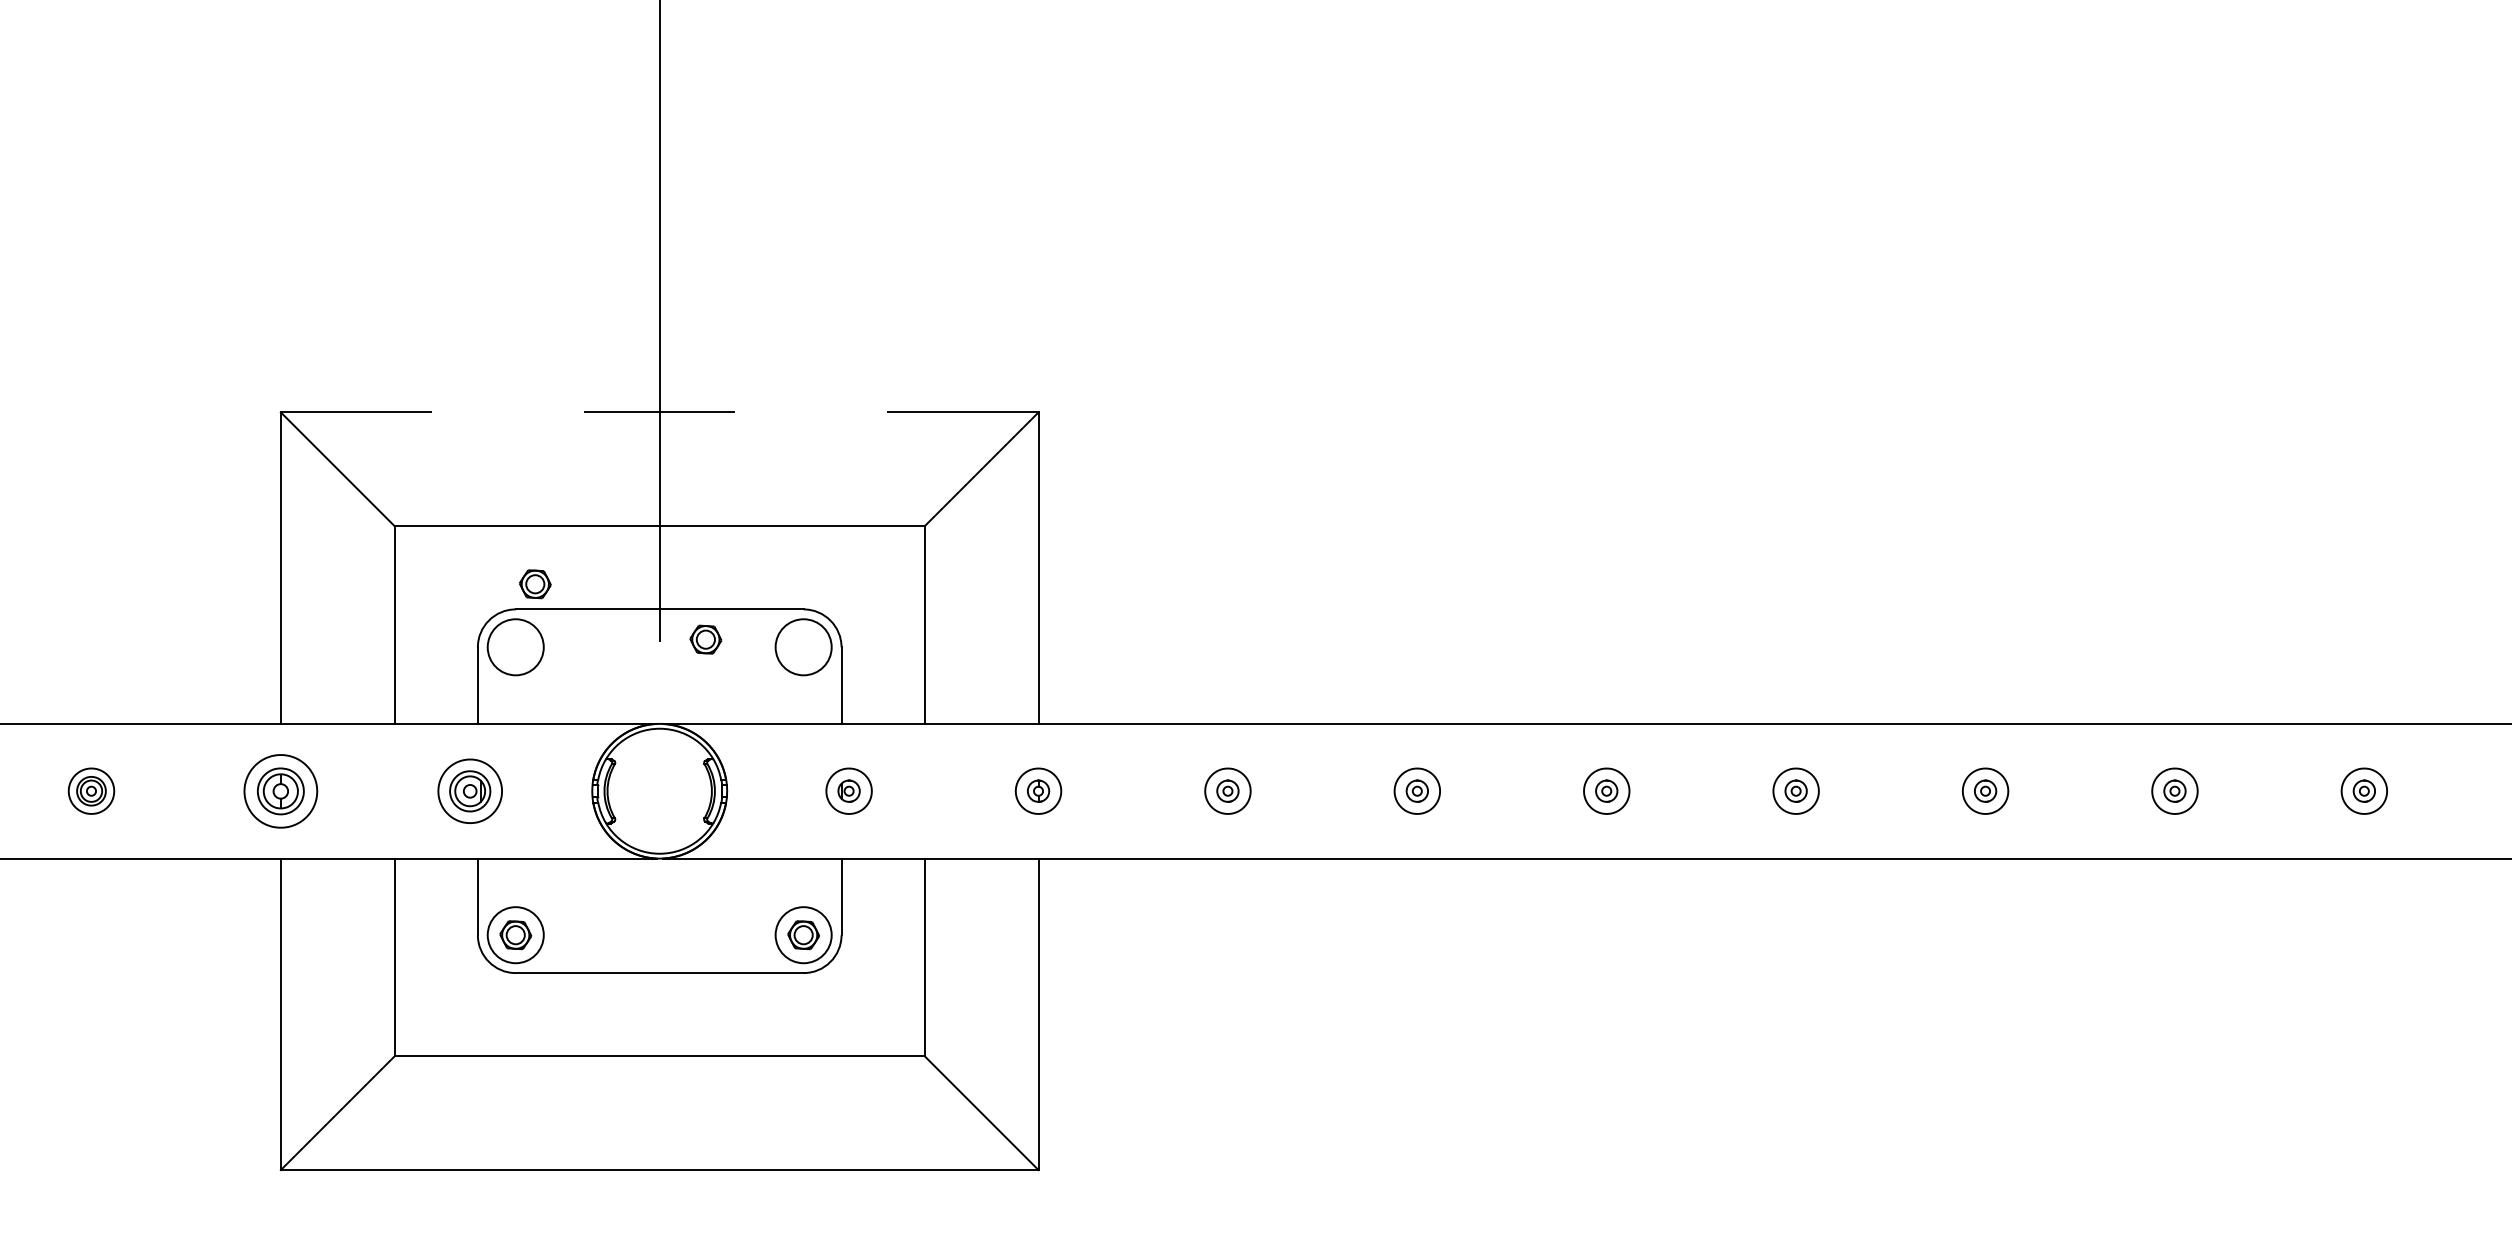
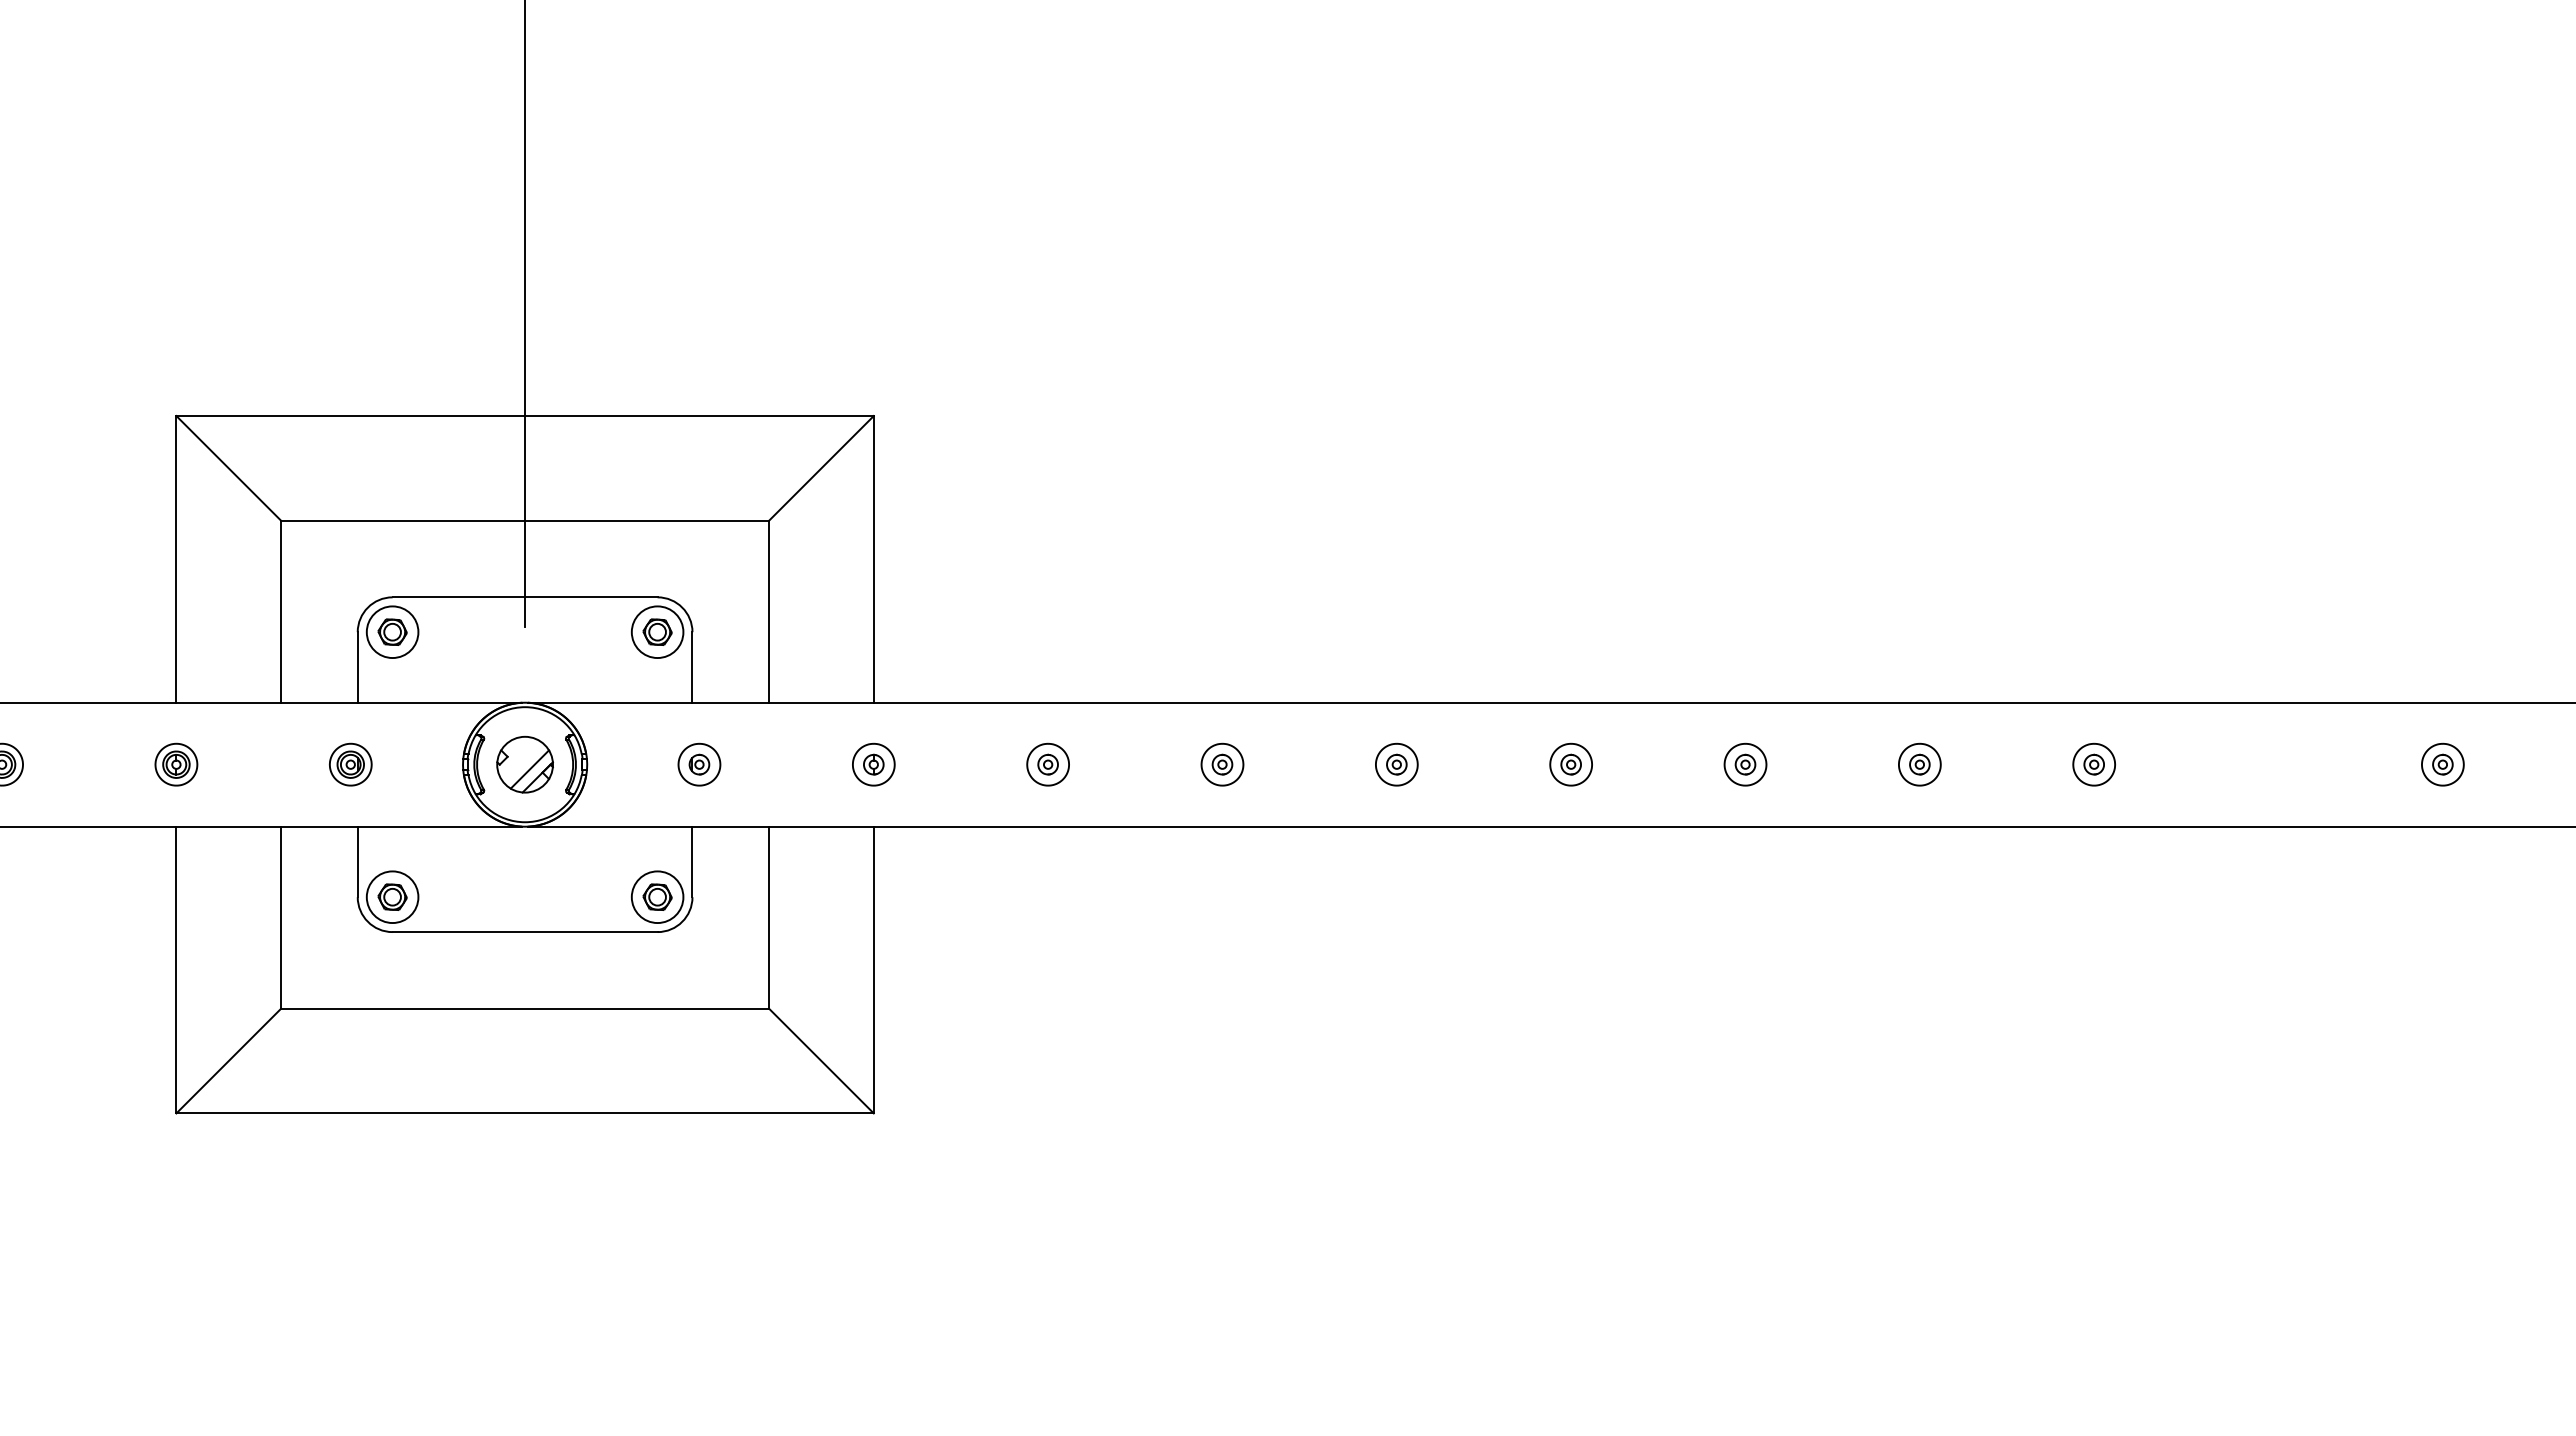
line: (660, 412) -> (525, 416), dashed -> solid
part: (535, 583) -> (392, 631), moved
part: (705, 638) -> (657, 631), moved
part: (280, 791) -> (176, 764), size x0.62
part: (470, 791) -> (350, 764), size x0.71
part: (659, 791) -> (524, 764), added

